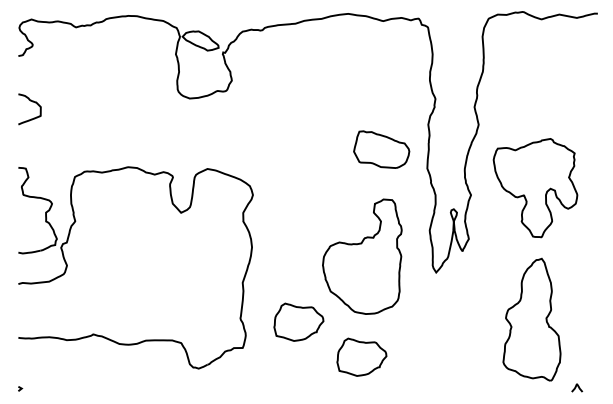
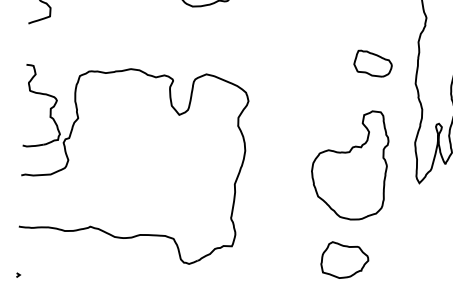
part: (381, 149) -> (372, 63), size x0.71
part: (298, 321) -> (286, 223), removed

